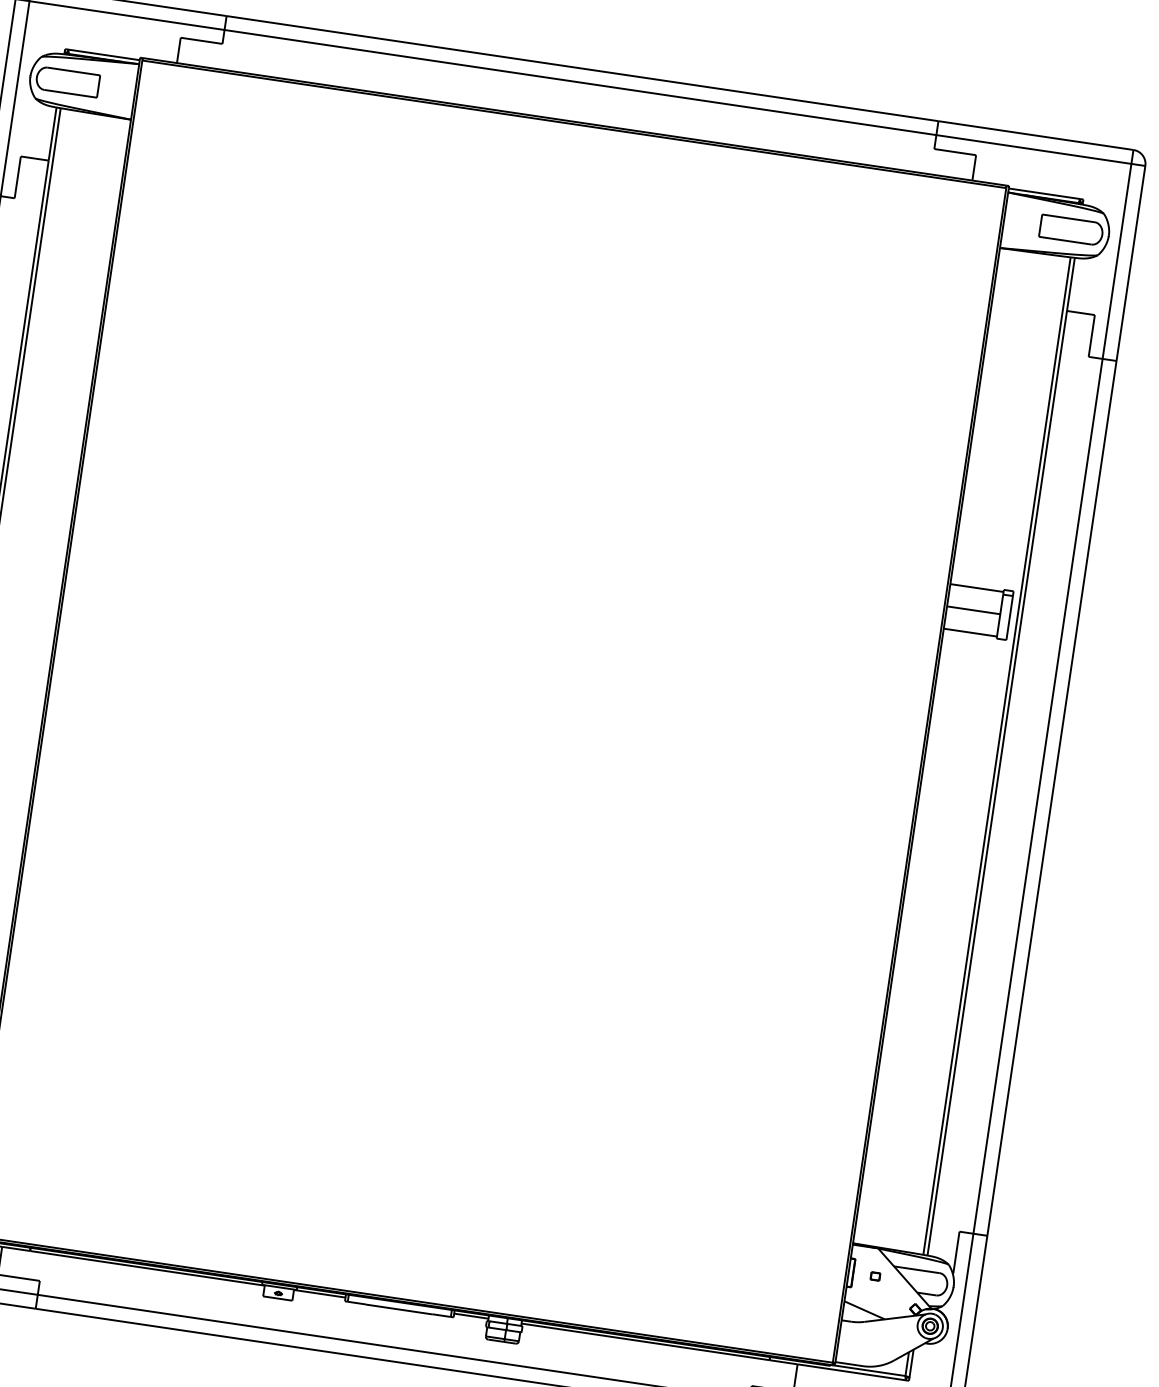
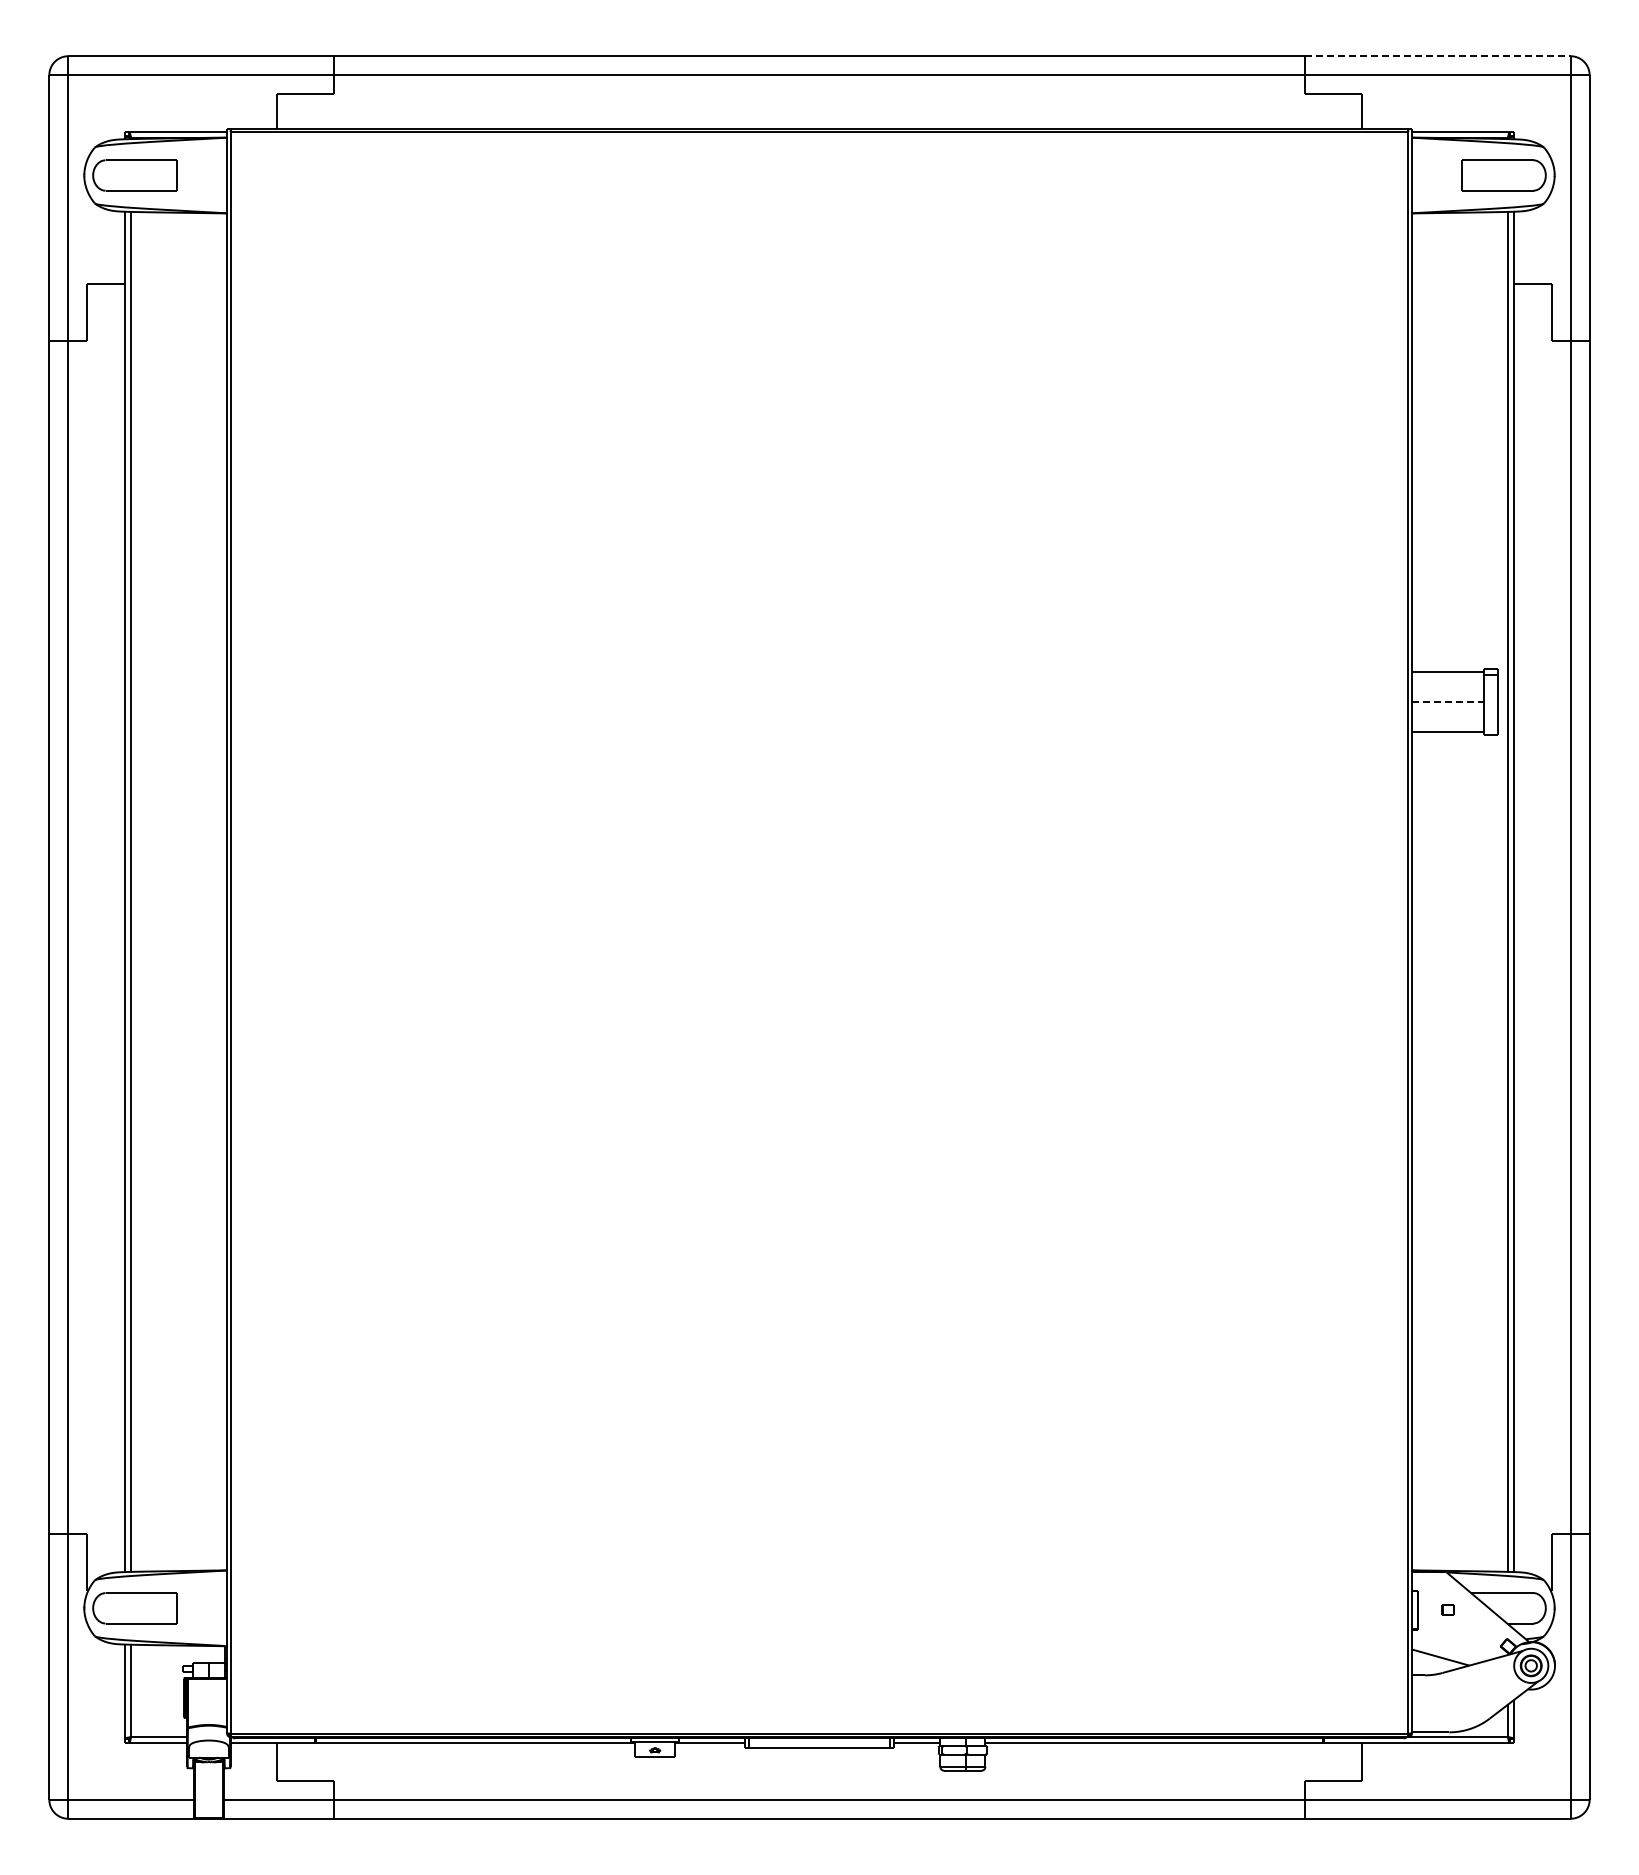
line: (1035, 135) -> (1437, 56), solid -> dashed
line: (974, 610) -> (1448, 701), solid -> dashed

